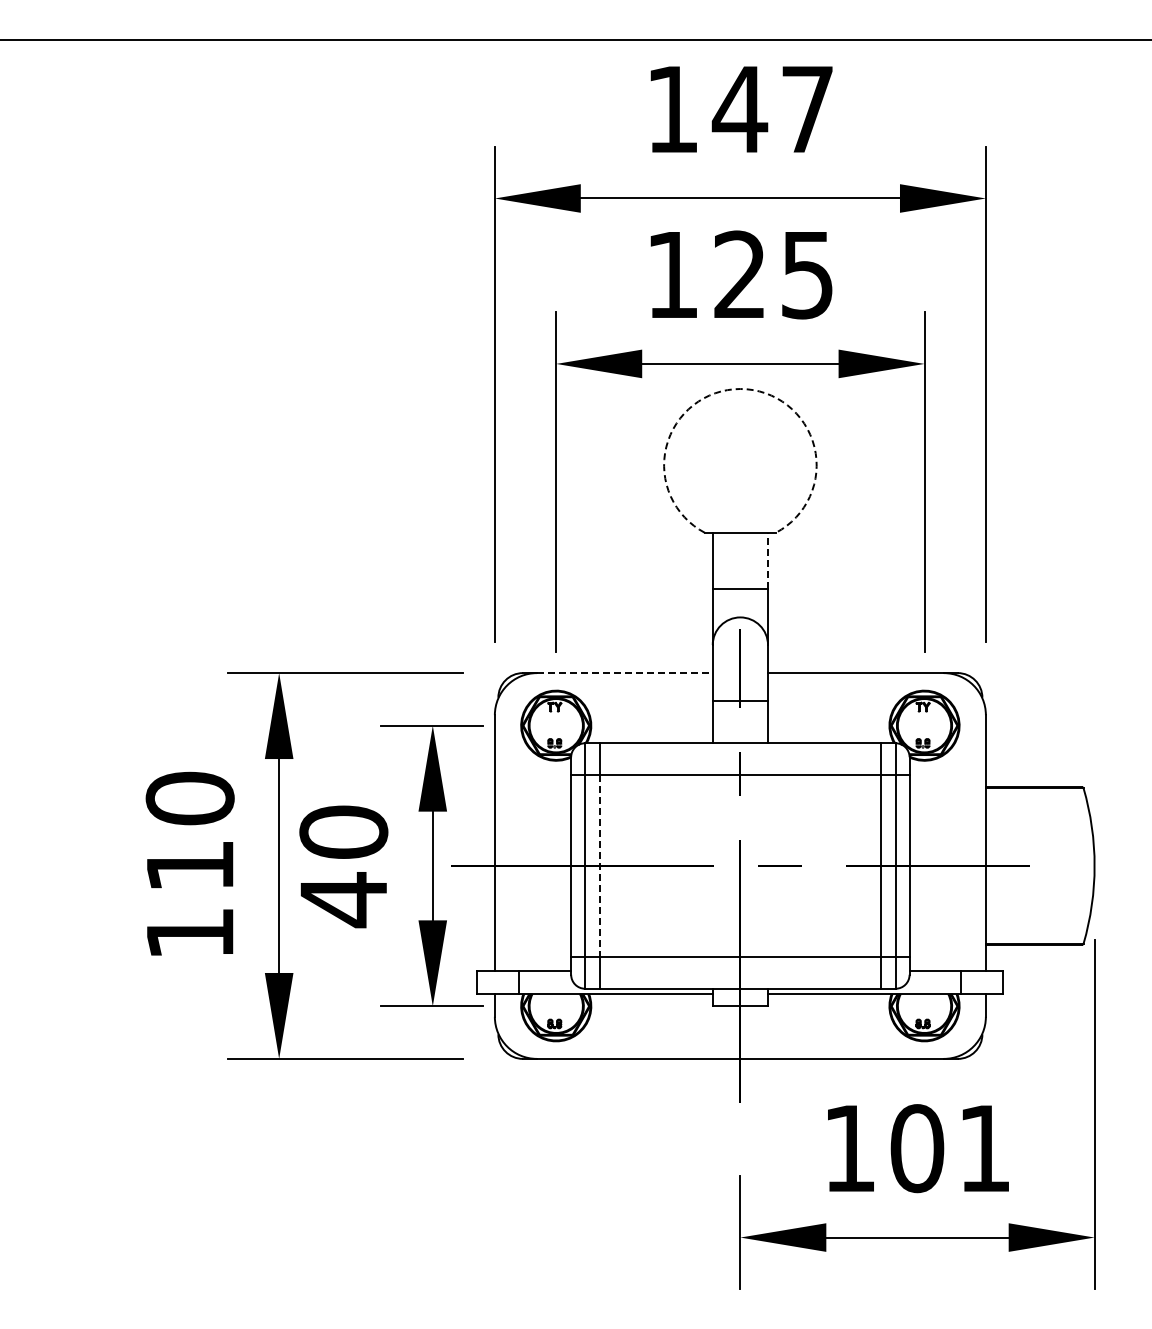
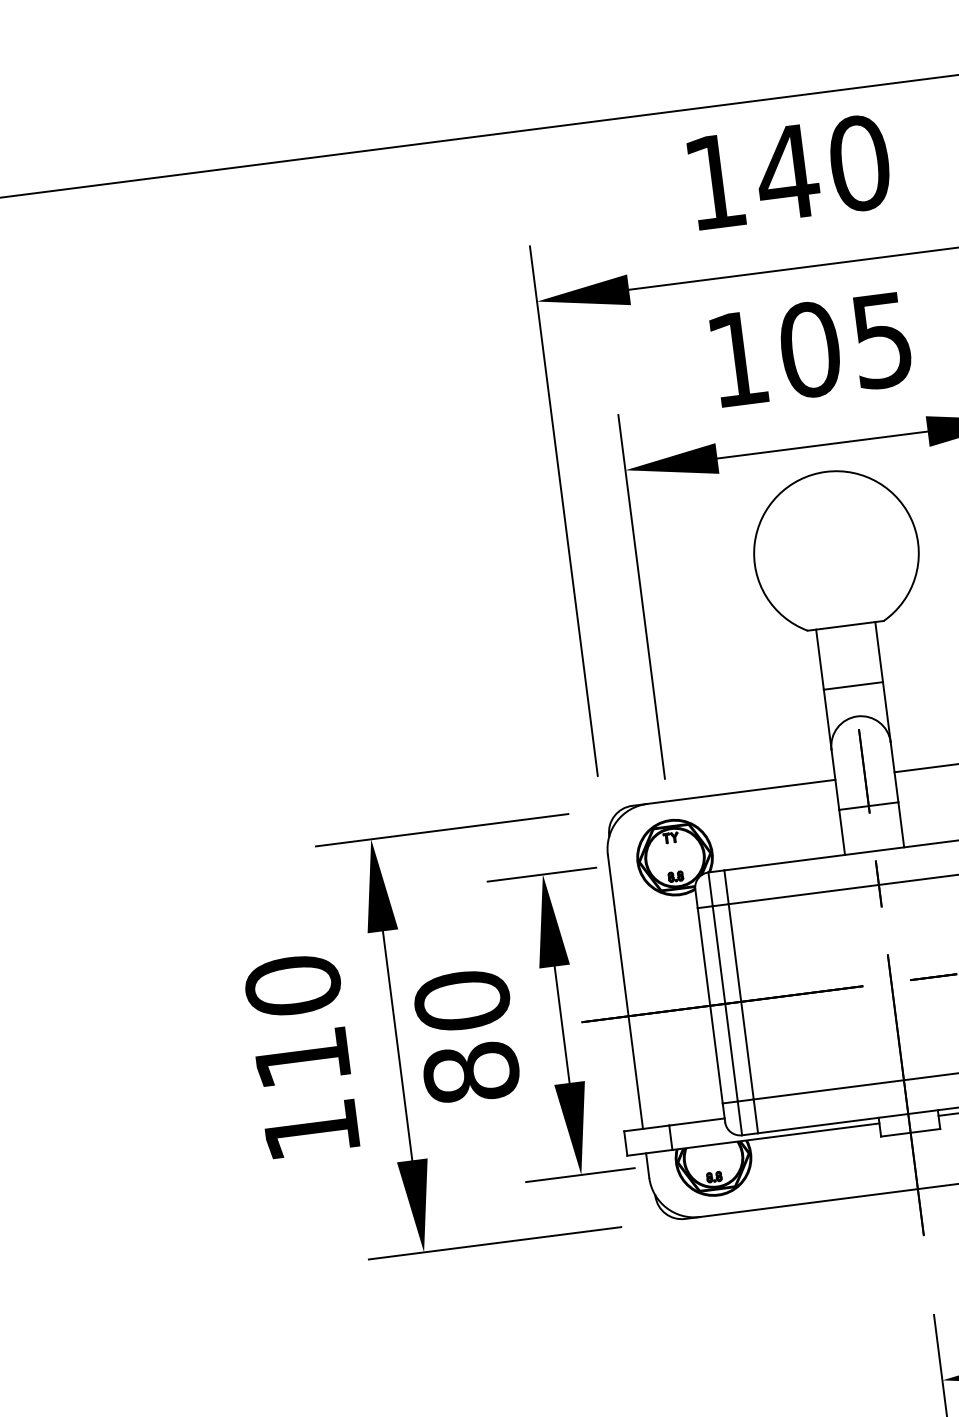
text: (807, 109) -> (859, 163), 147 -> 140
text: (740, 274) -> (810, 349), 125 -> 105
arc: (740, 389) -> (826, 472), dashed -> solid
line: (768, 560) -> (879, 651), dashed -> solid
line: (624, 673) -> (740, 792), dashed -> solid
line: (600, 866) -> (741, 1002), dashed -> solid
text: (343, 900) -> (471, 1073), 40 -> 80

